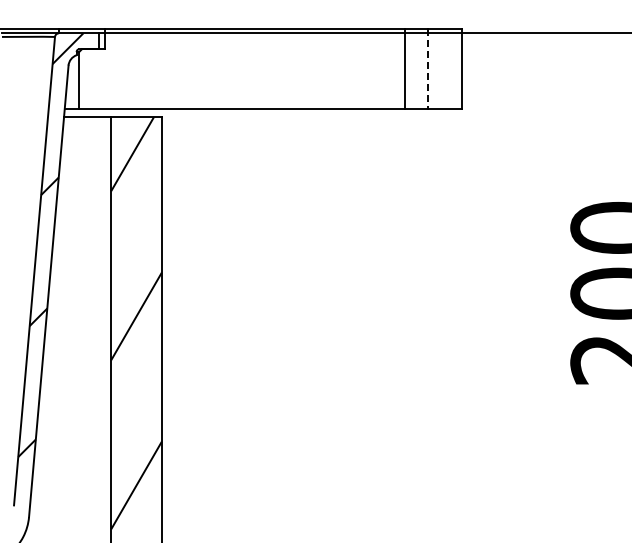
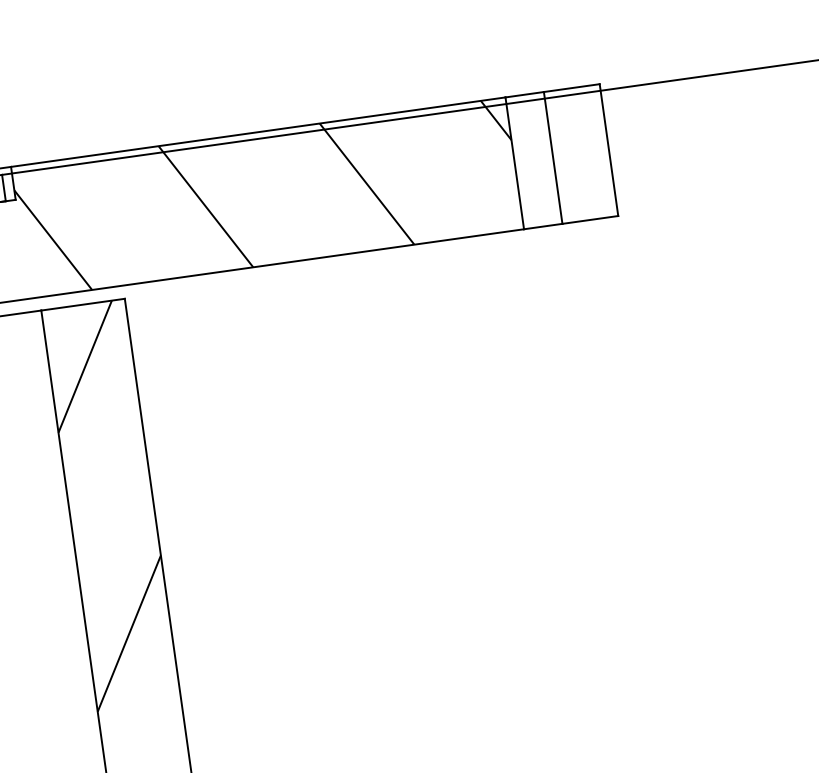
hatch: (254, 69) -> (266, 198), added
line: (428, 69) -> (553, 158), dashed -> solid

